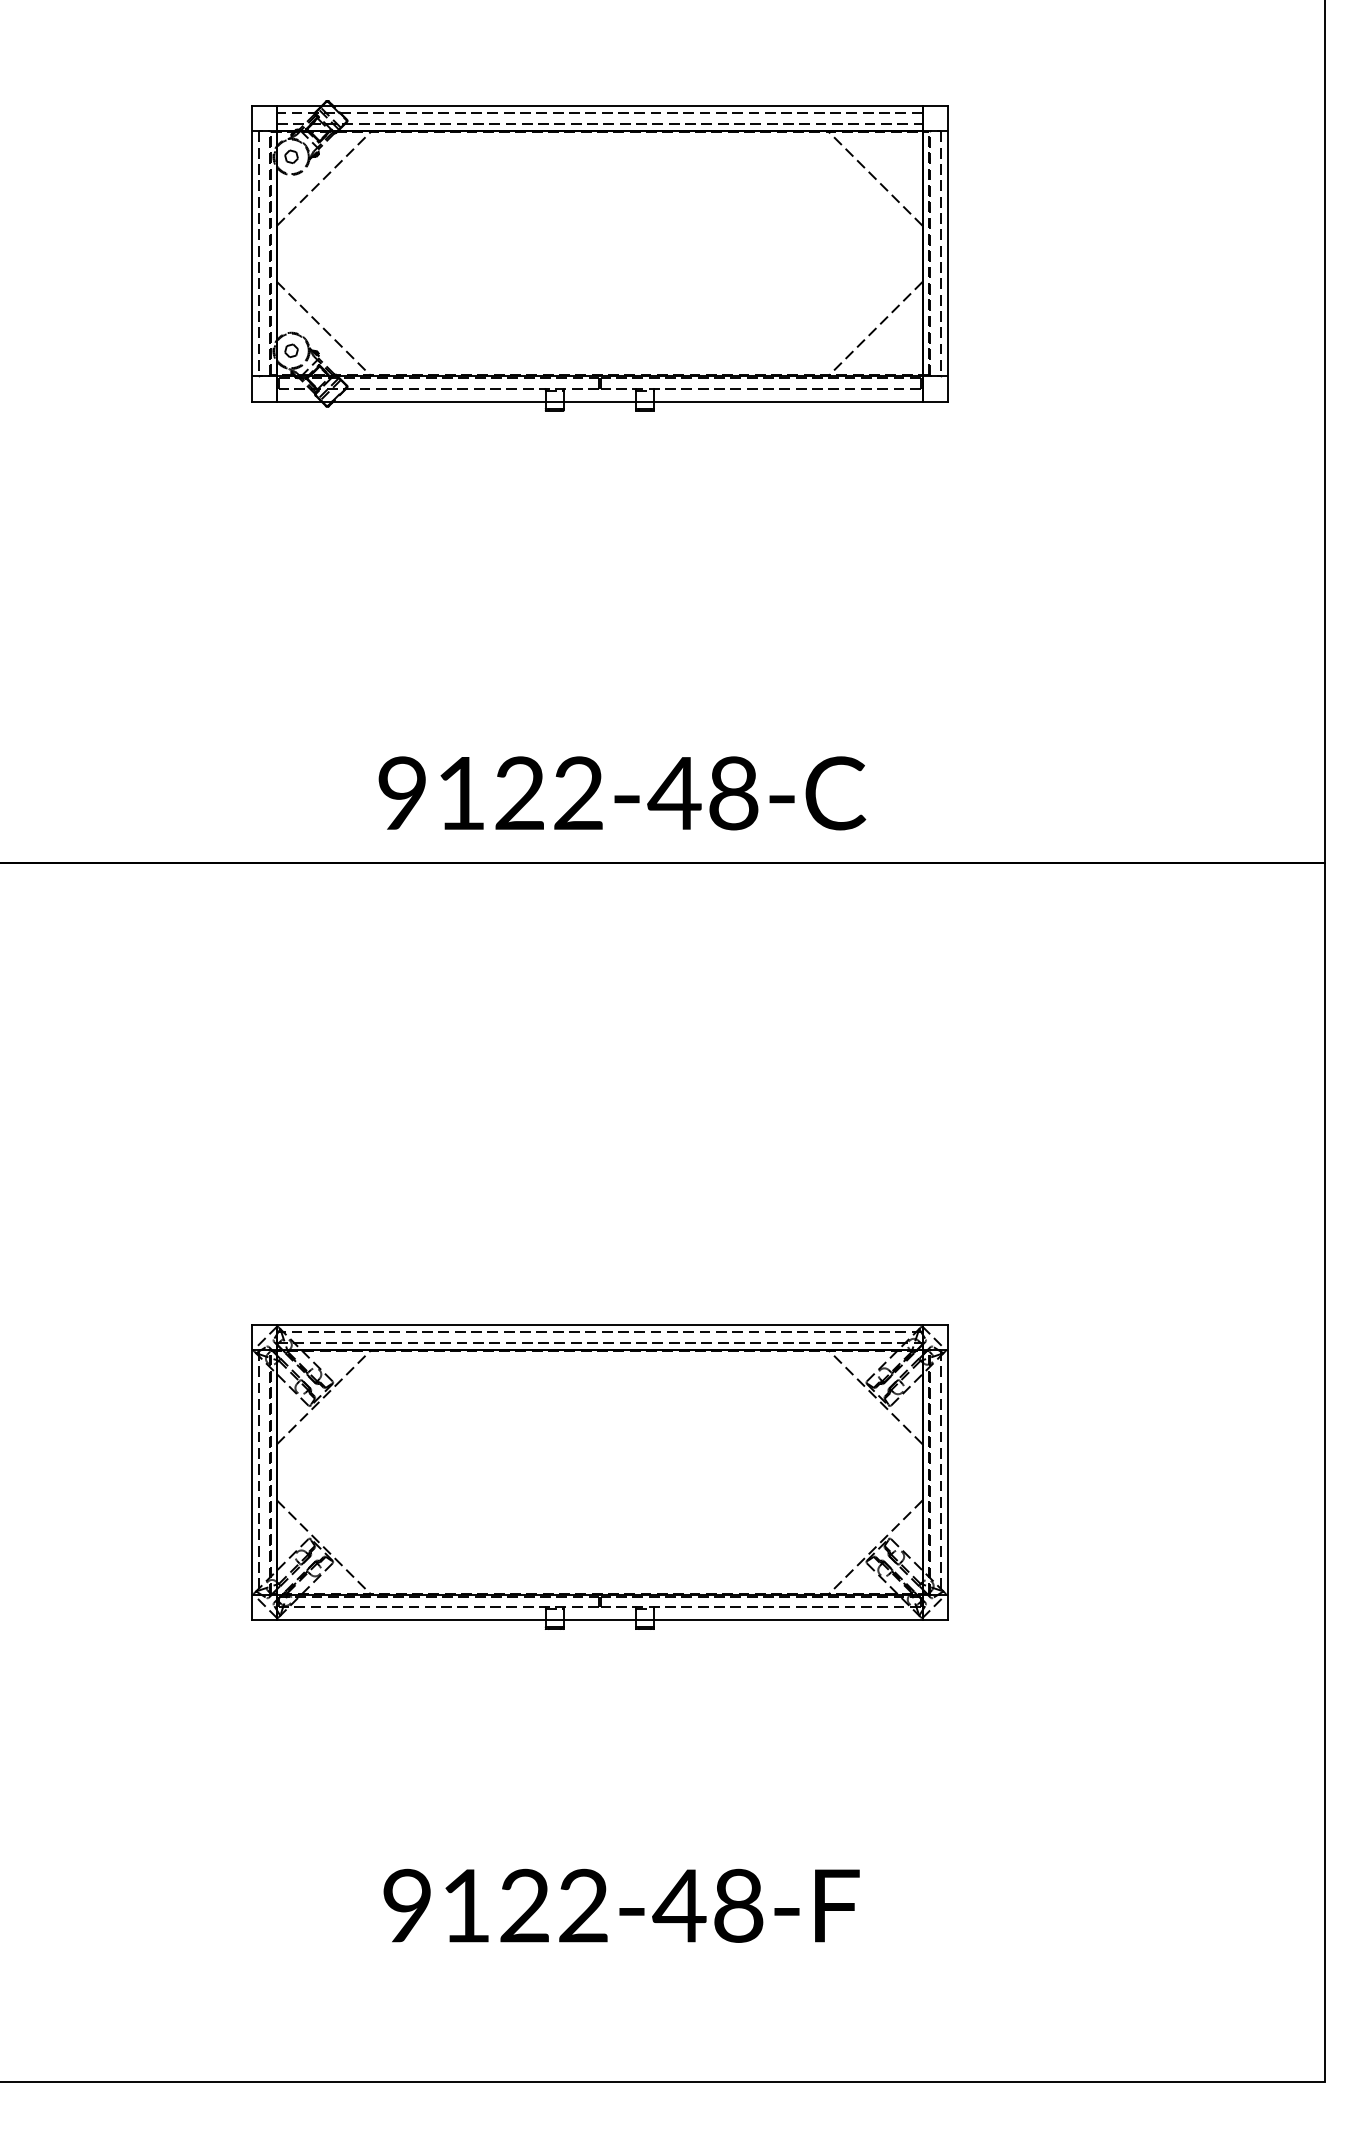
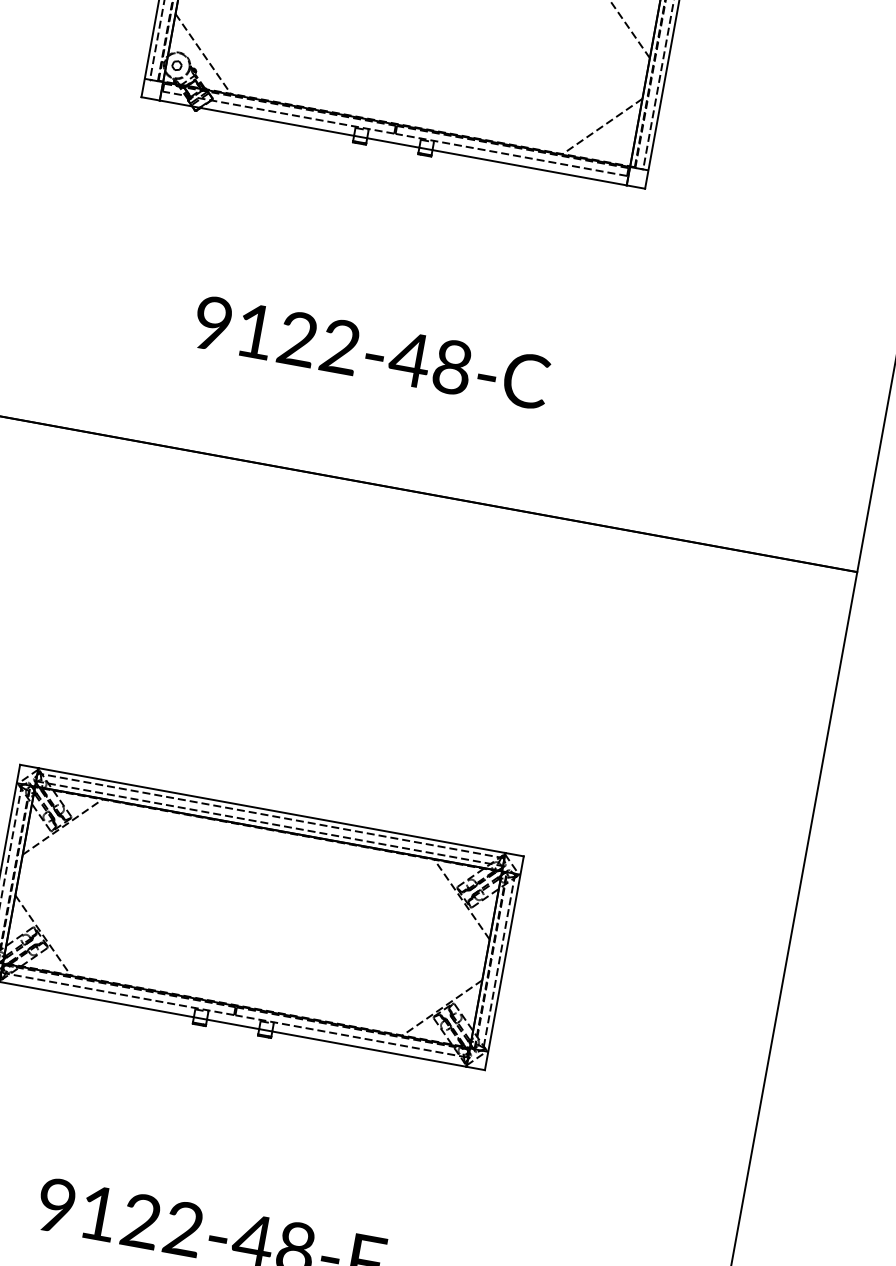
text: (622, 793) -> (372, 352), moved

